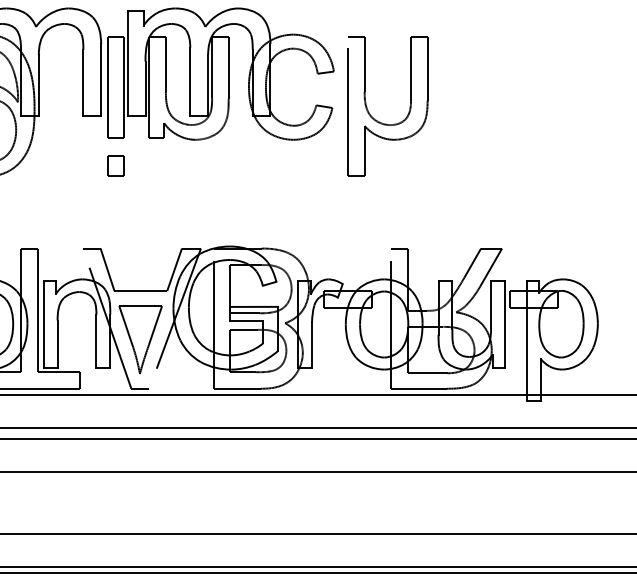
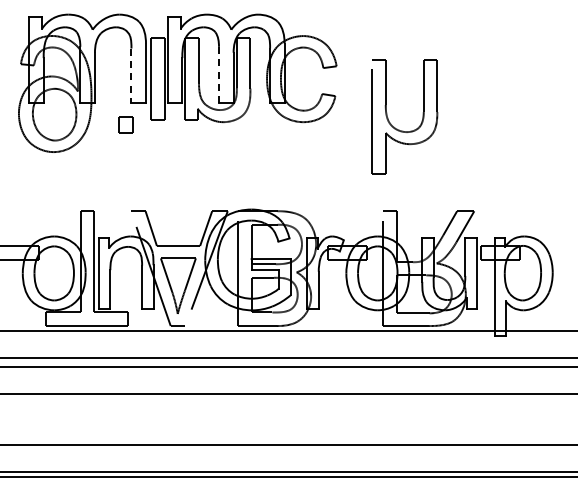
line: (190, 82) -> (219, 75), solid -> dashed
line: (83, 84) -> (131, 76), solid -> dashed
part: (378, 120) -> (397, 128), moved
part: (115, 165) -> (125, 124), moved

